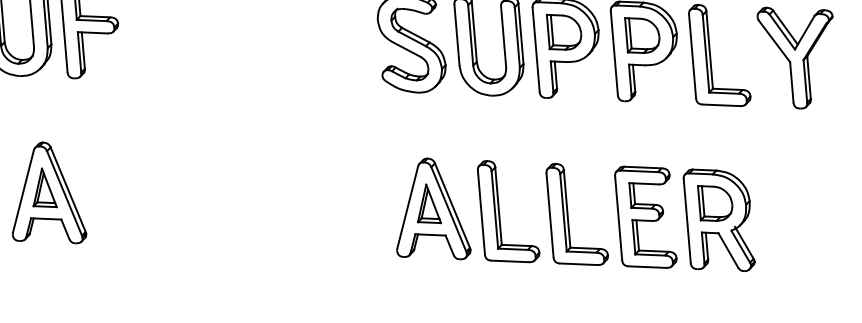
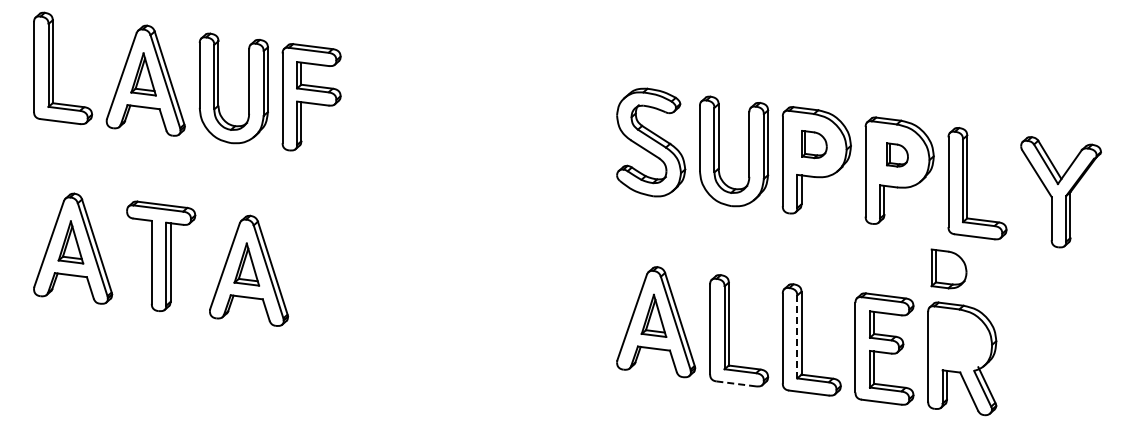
part: (564, 31) -> (814, 144), size x0.7
part: (642, 34) -> (897, 154), size x0.6
part: (715, 202) -> (948, 268), moved
line: (563, 213) -> (797, 337), solid -> dashed
line: (510, 261) -> (736, 383), solid -> dashed

